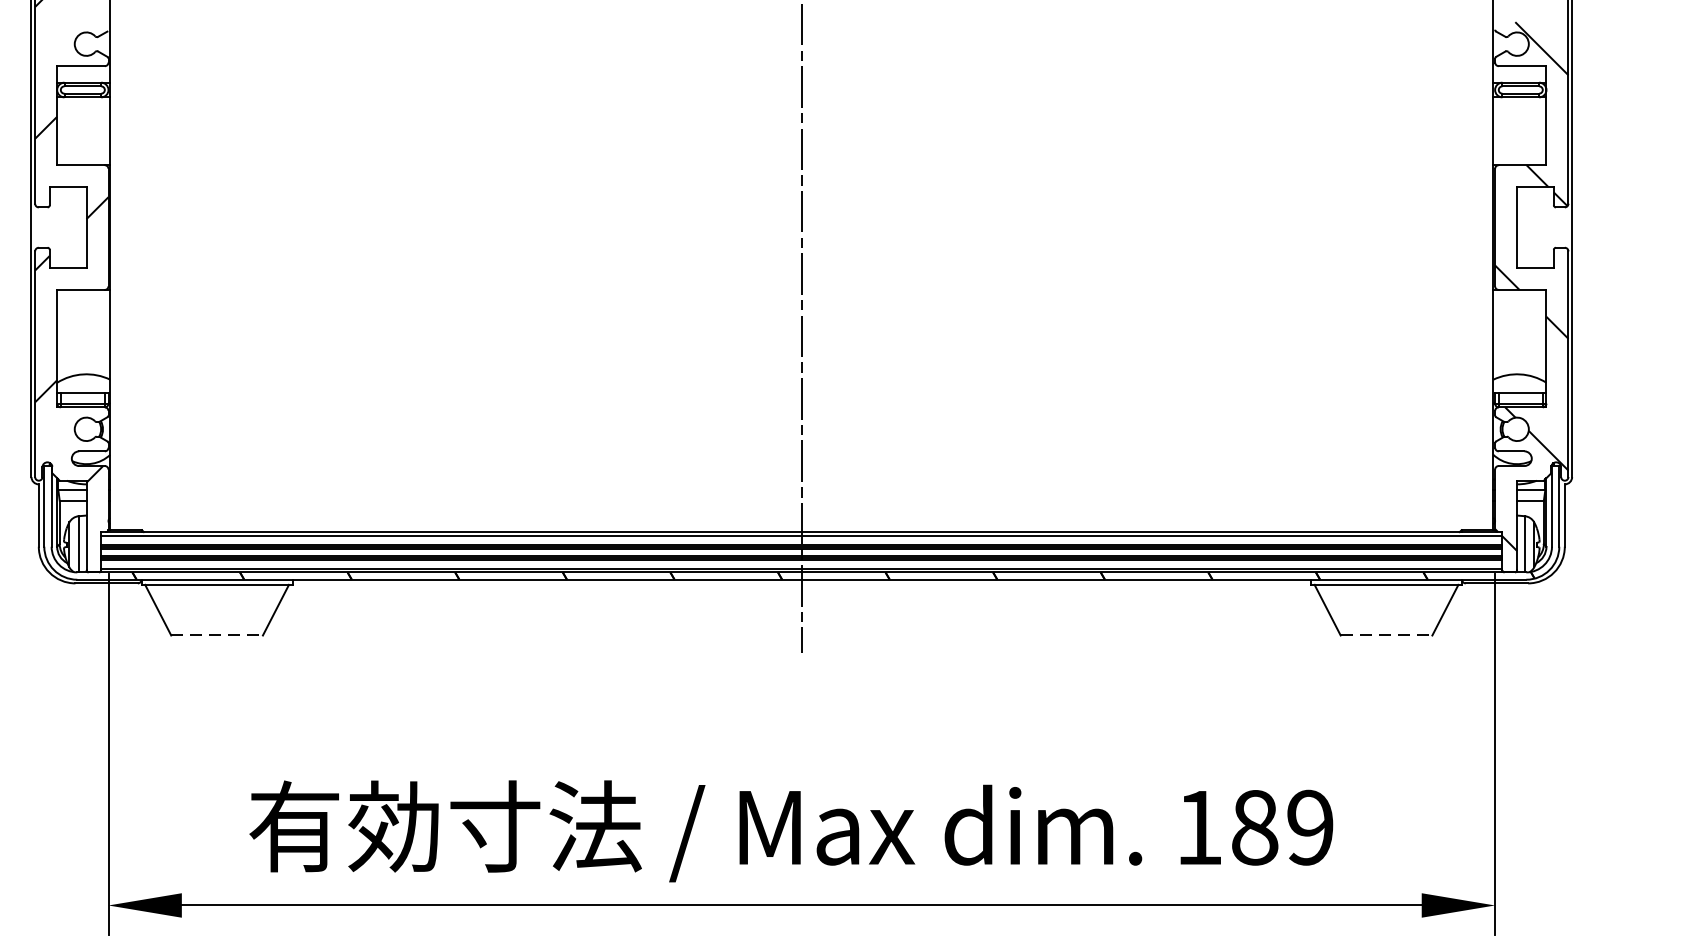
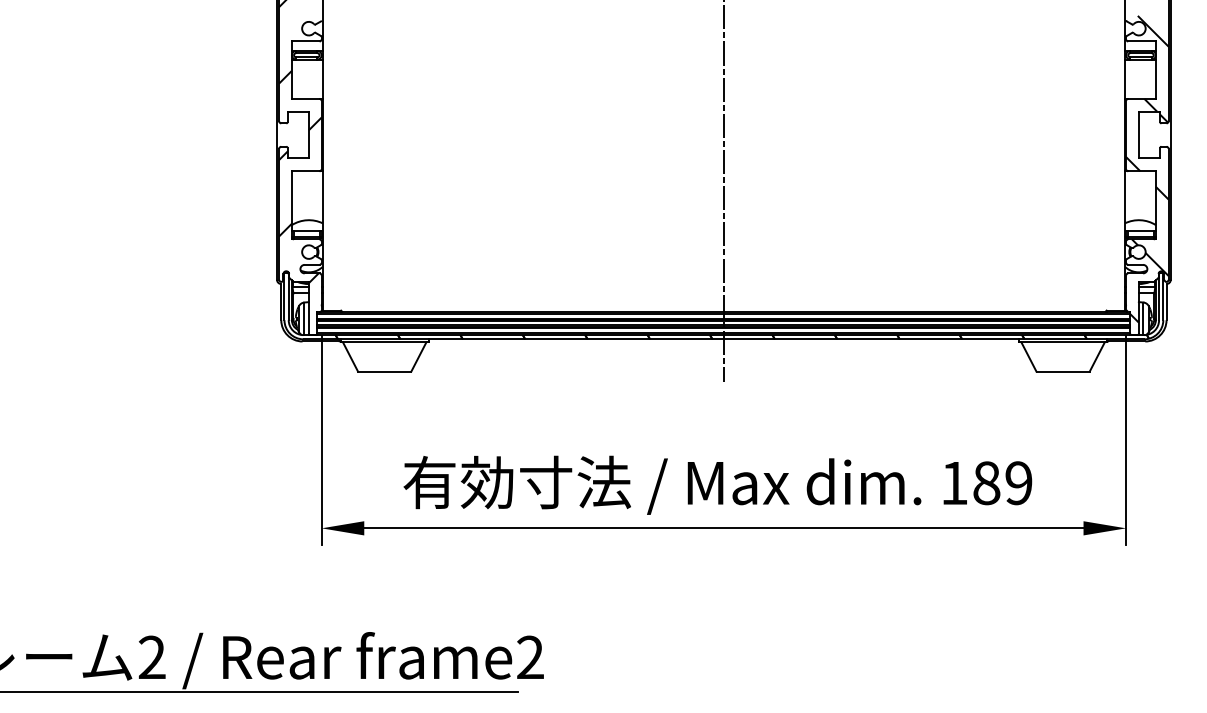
line: (216, 635) -> (384, 371), dashed -> solid
line: (1387, 635) -> (1063, 371), dashed -> solid

